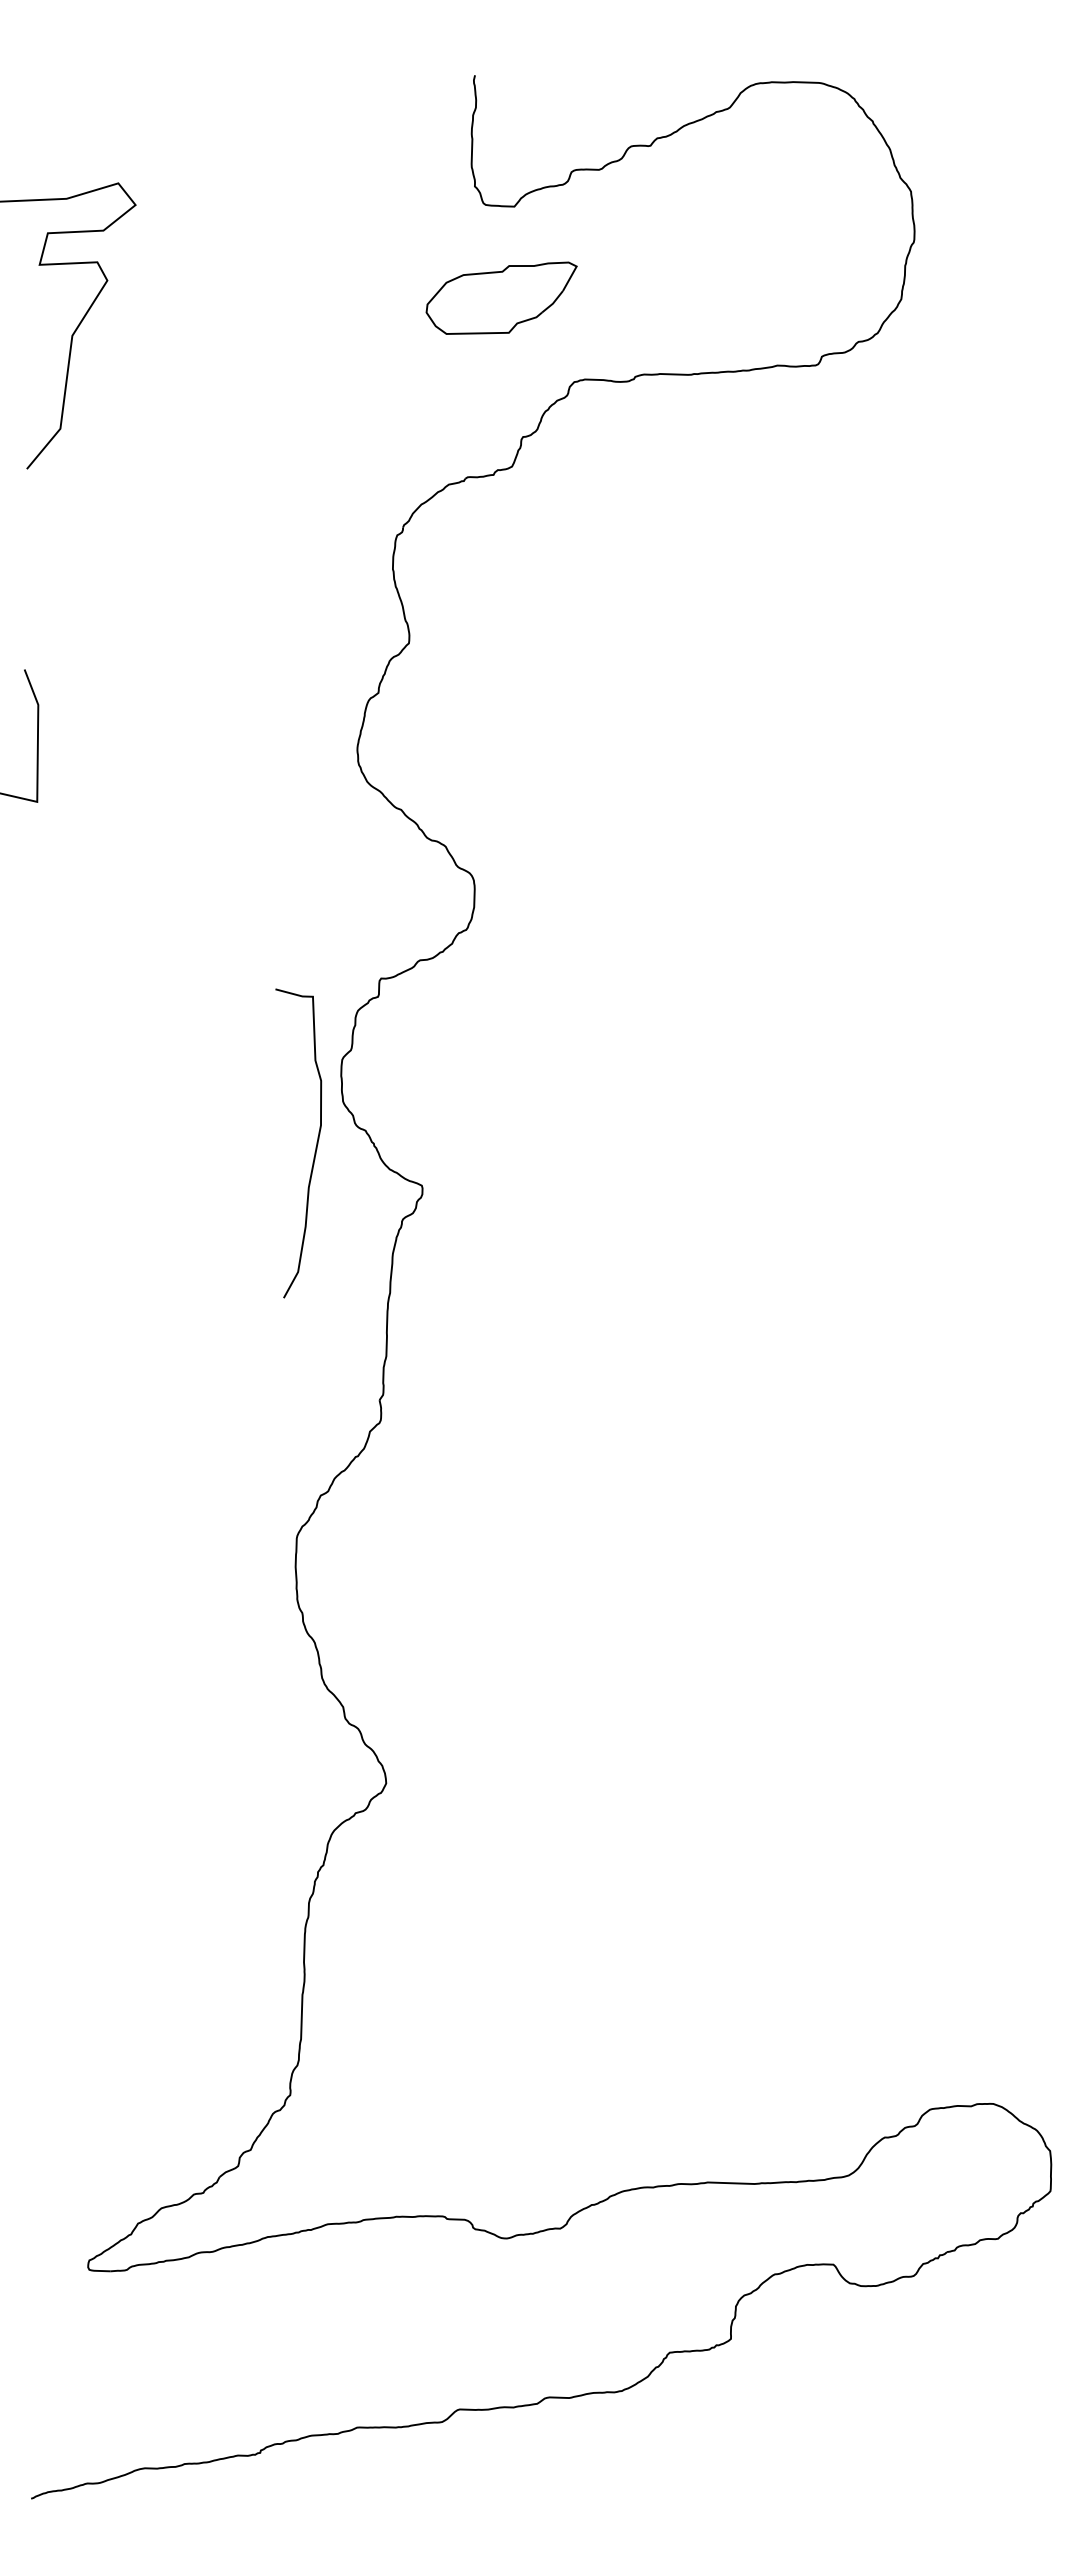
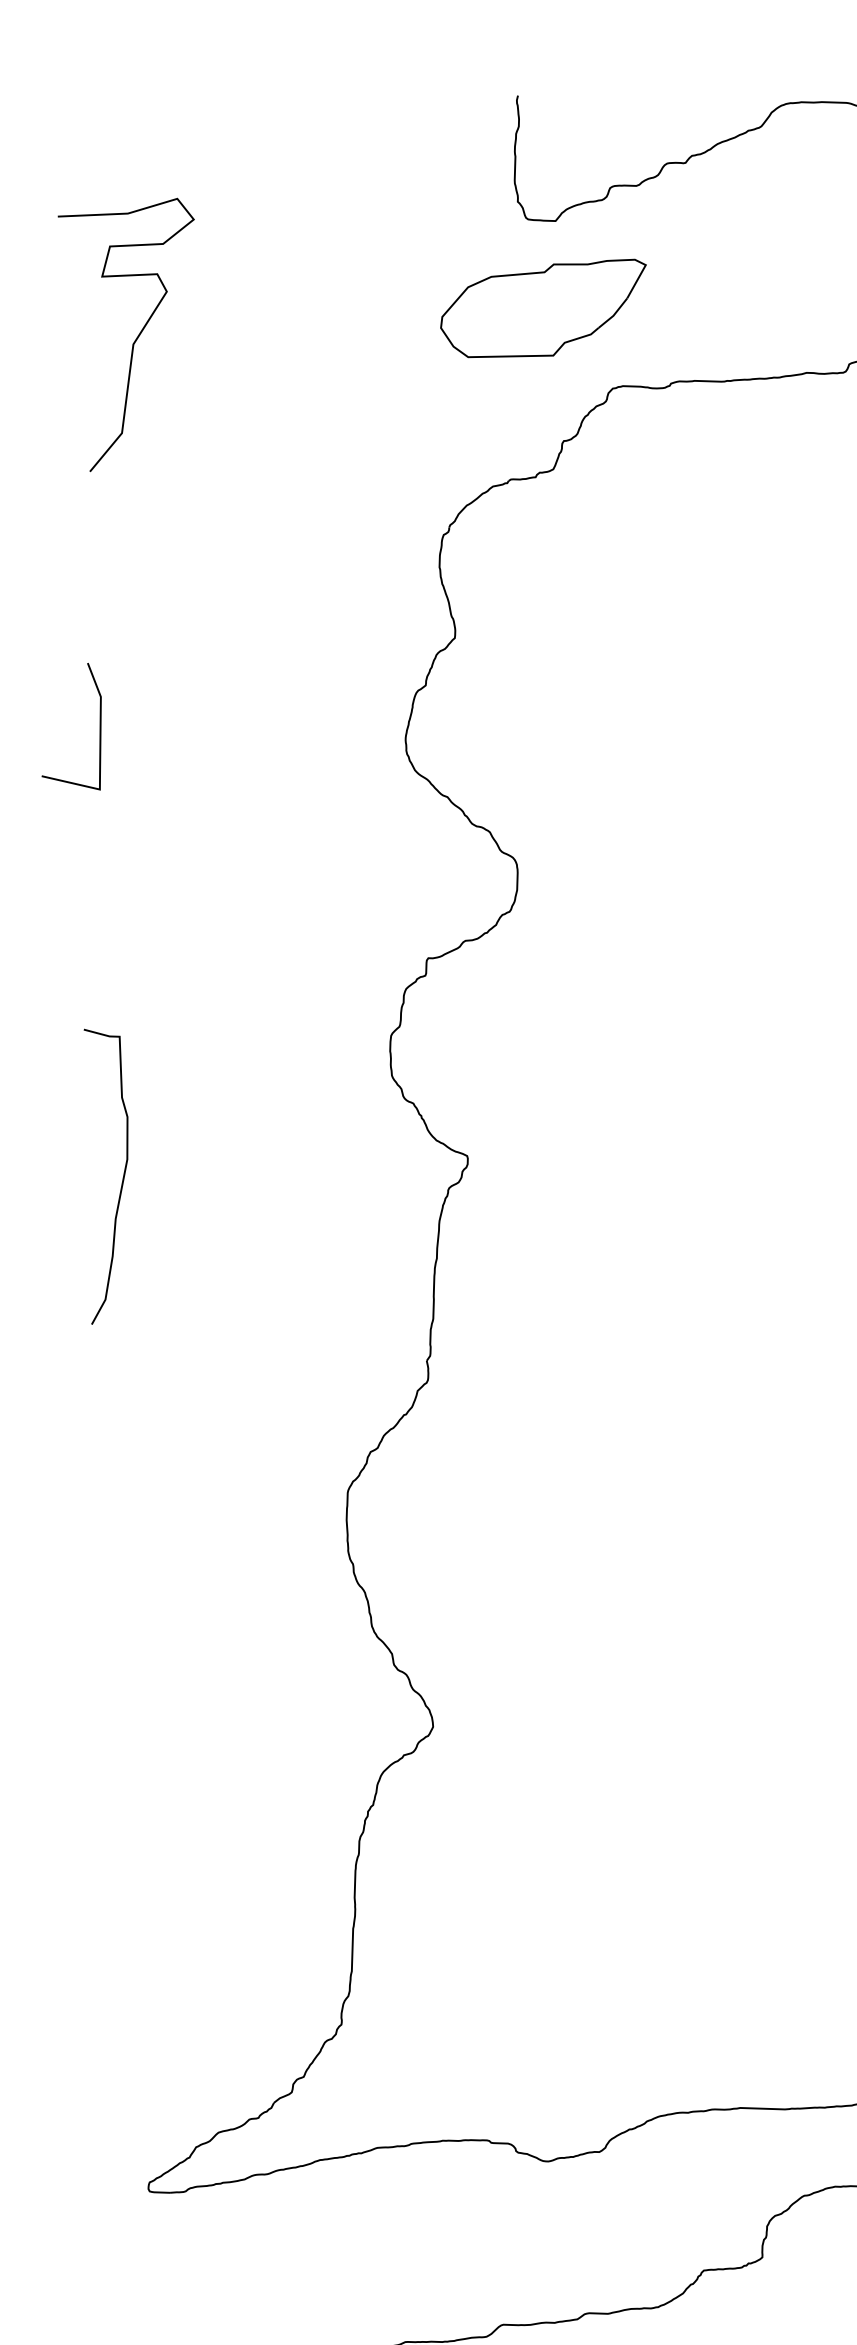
part: (501, 298) -> (543, 308), size x1.43
curve: (315, 1147) -> (122, 1180), moved

